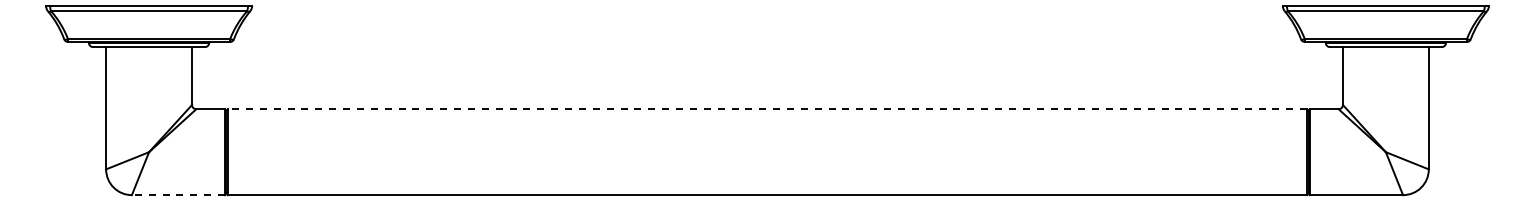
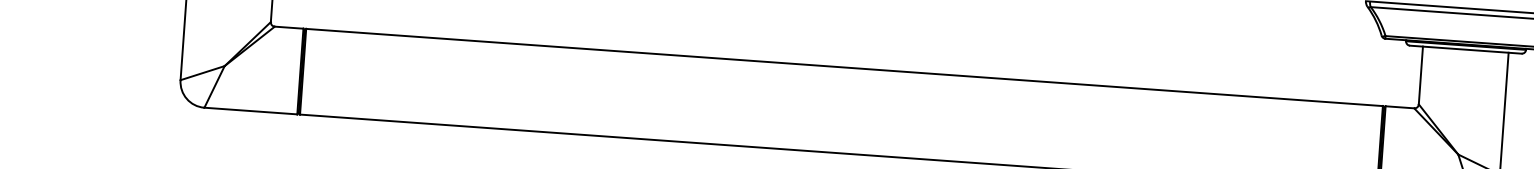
line: (767, 109) -> (844, 67), dashed -> solid
line: (178, 195) -> (250, 111), dashed -> solid

